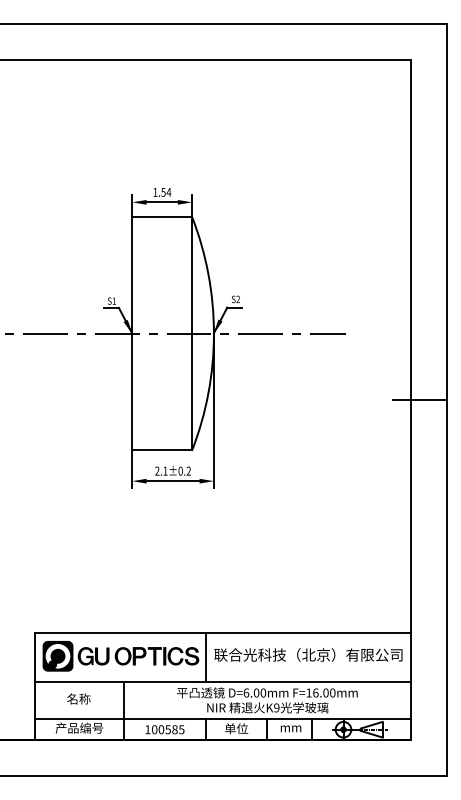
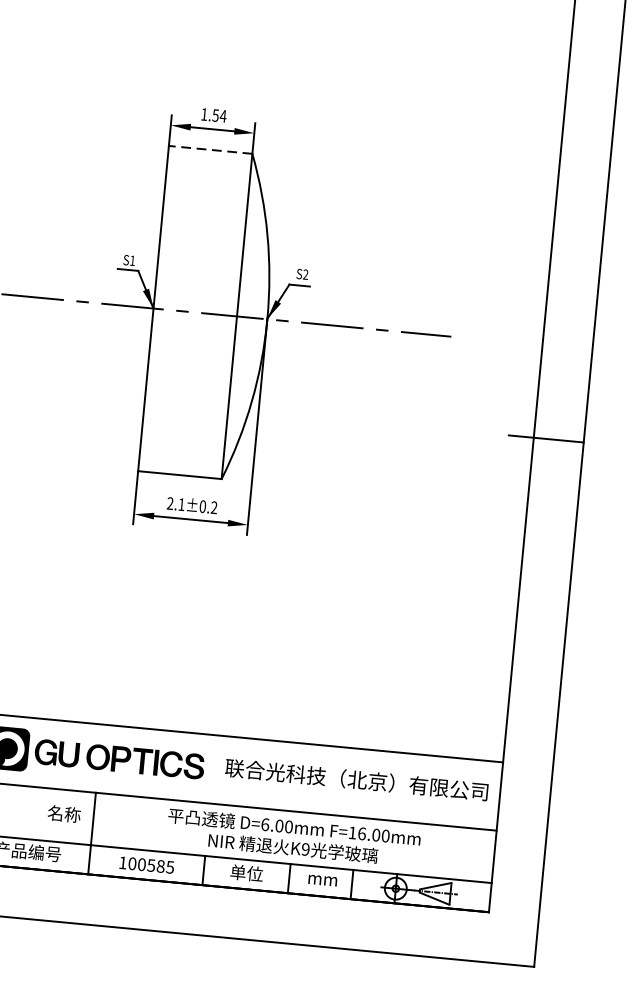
line: (162, 217) -> (210, 150), solid -> dashed
line: (205, 656) -> (213, 768), removed
text: (78, 698) -> (63, 813), moved

